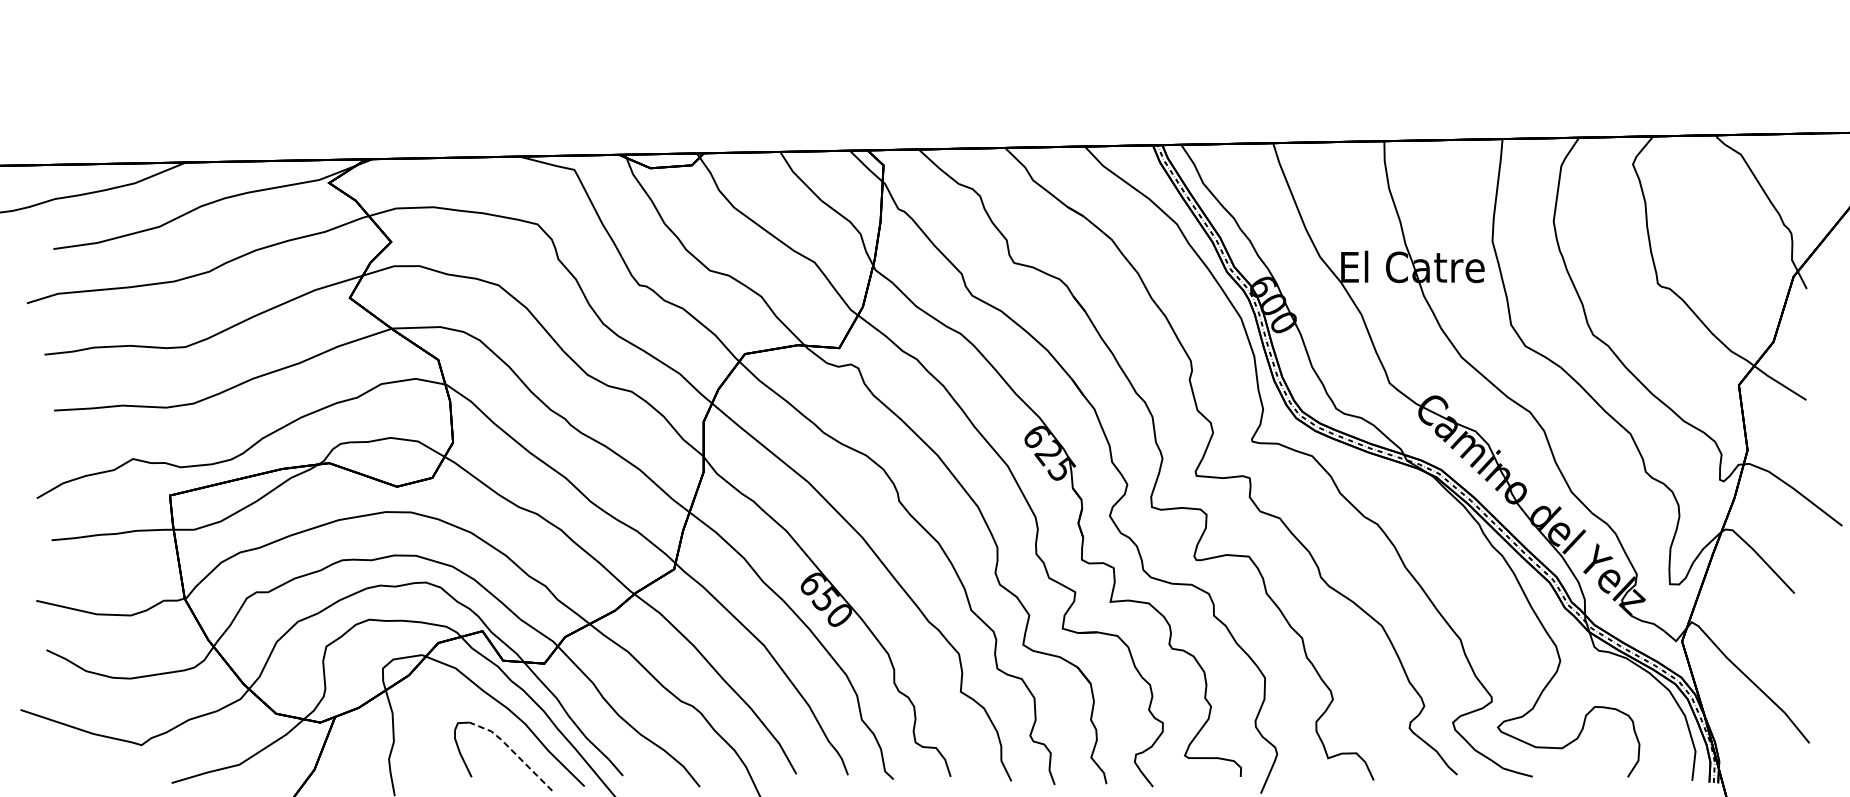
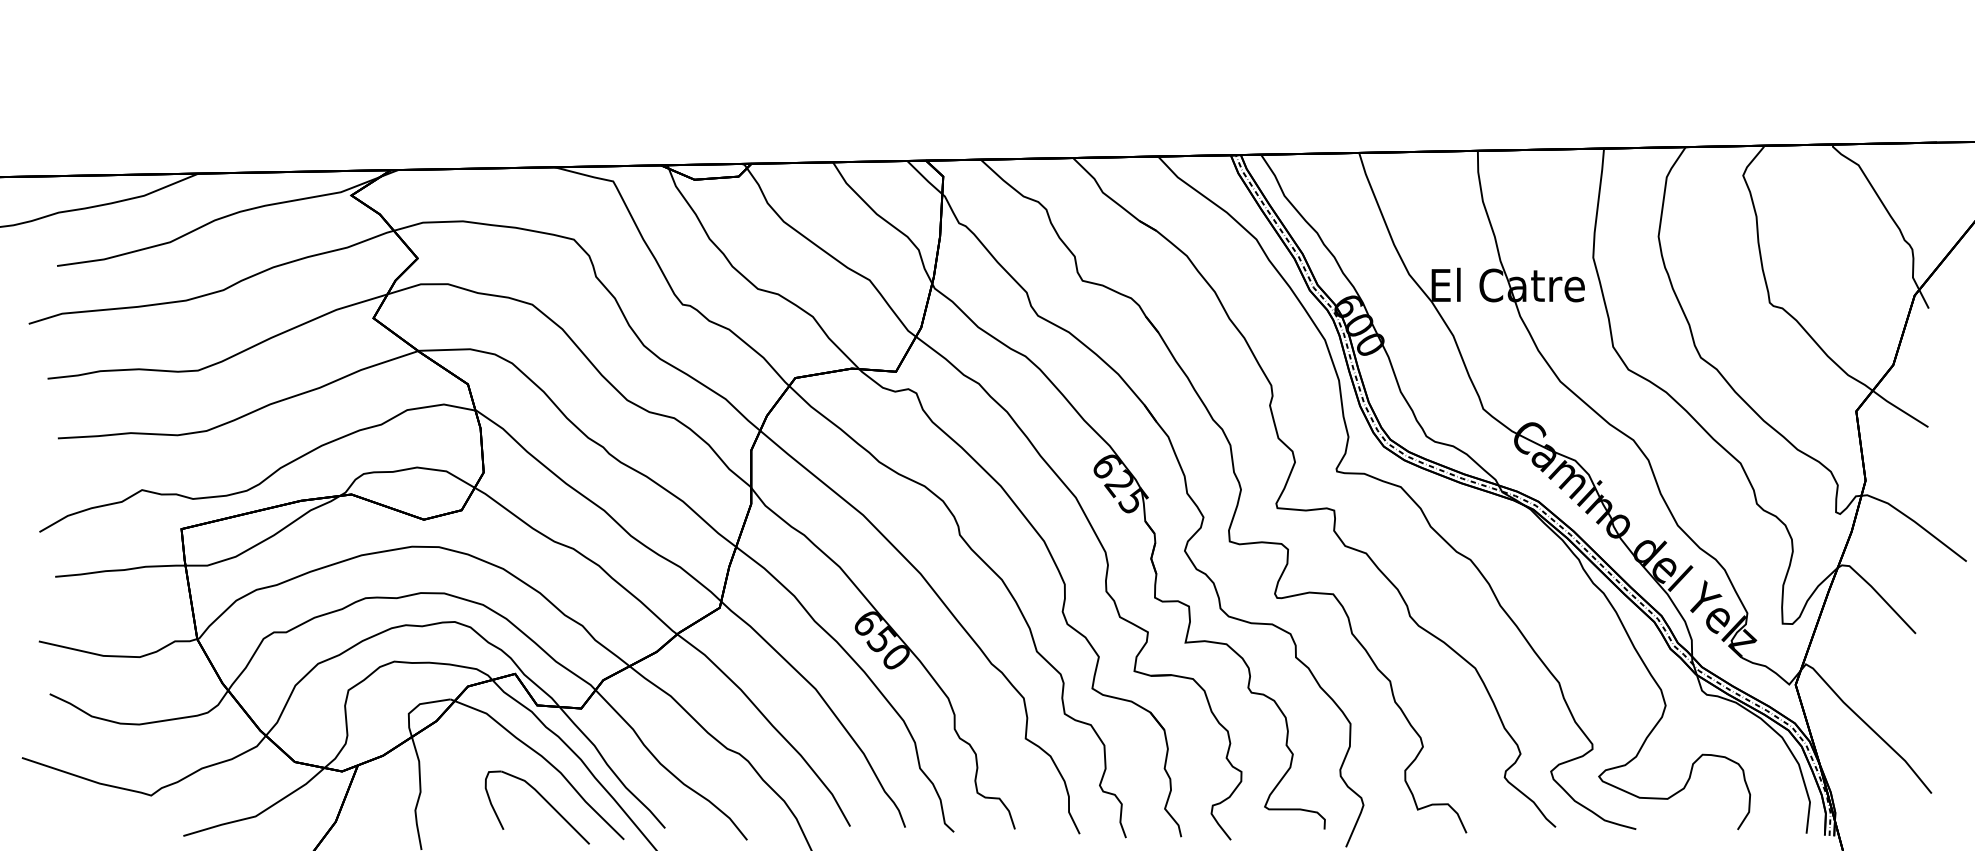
line: (512, 751) -> (547, 802), dashed -> solid

